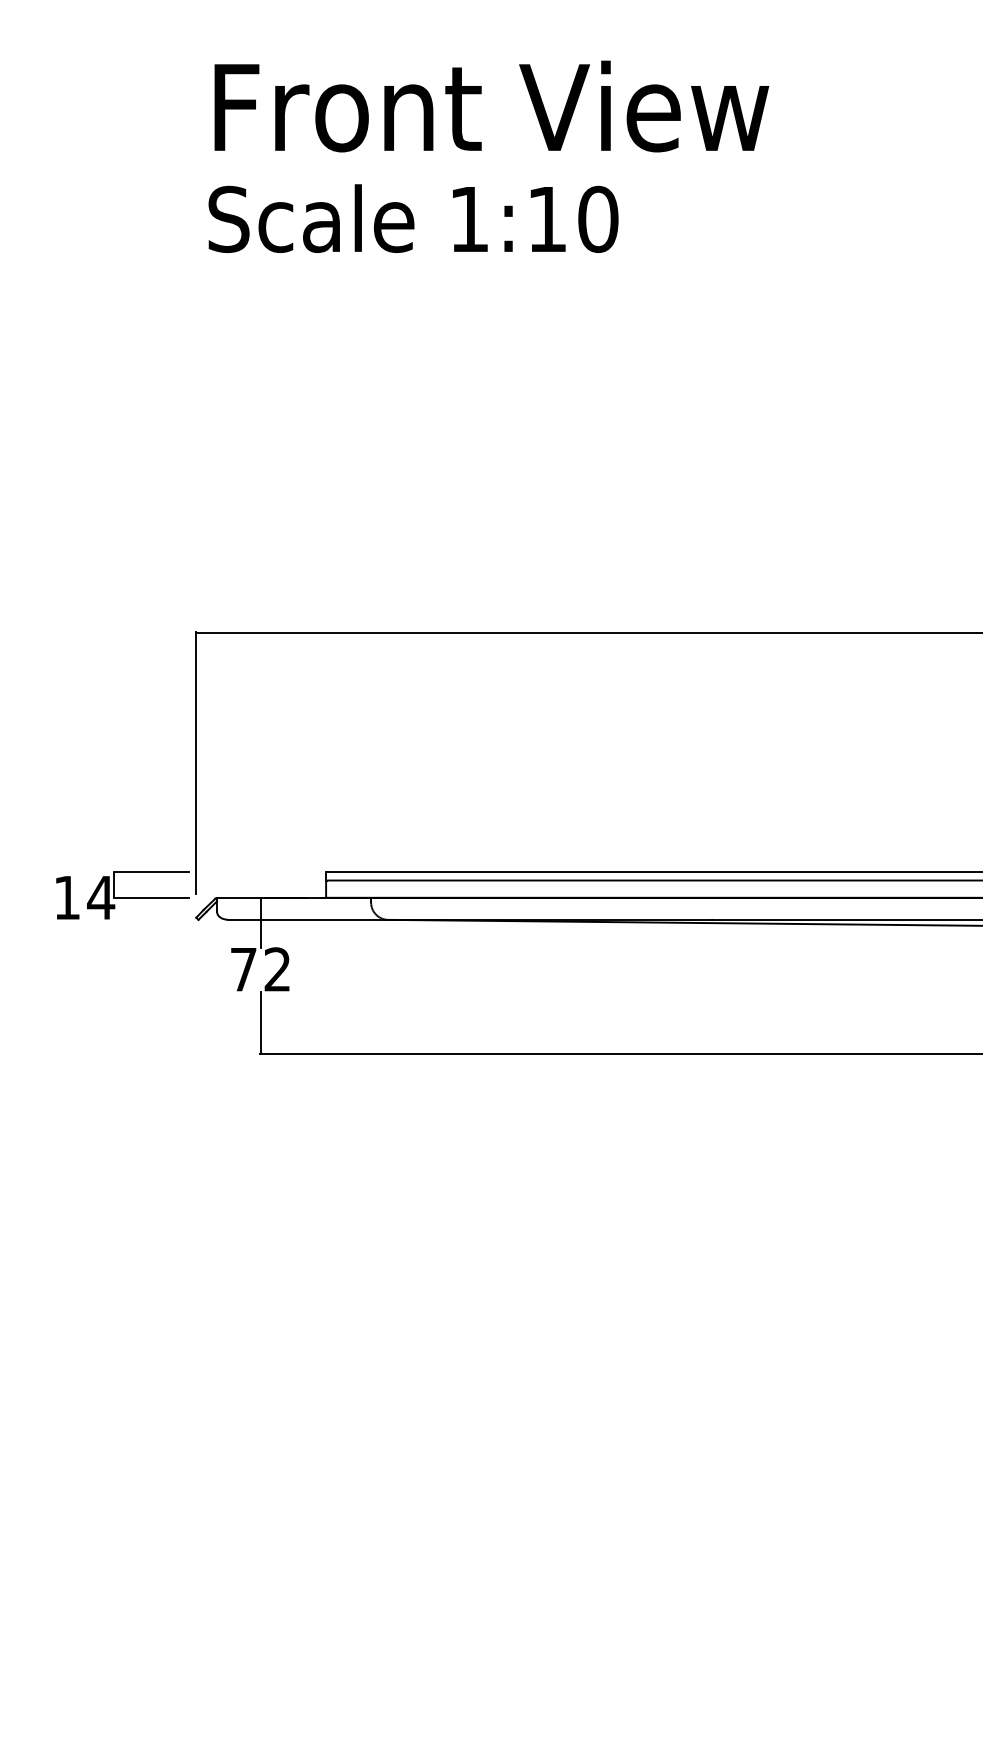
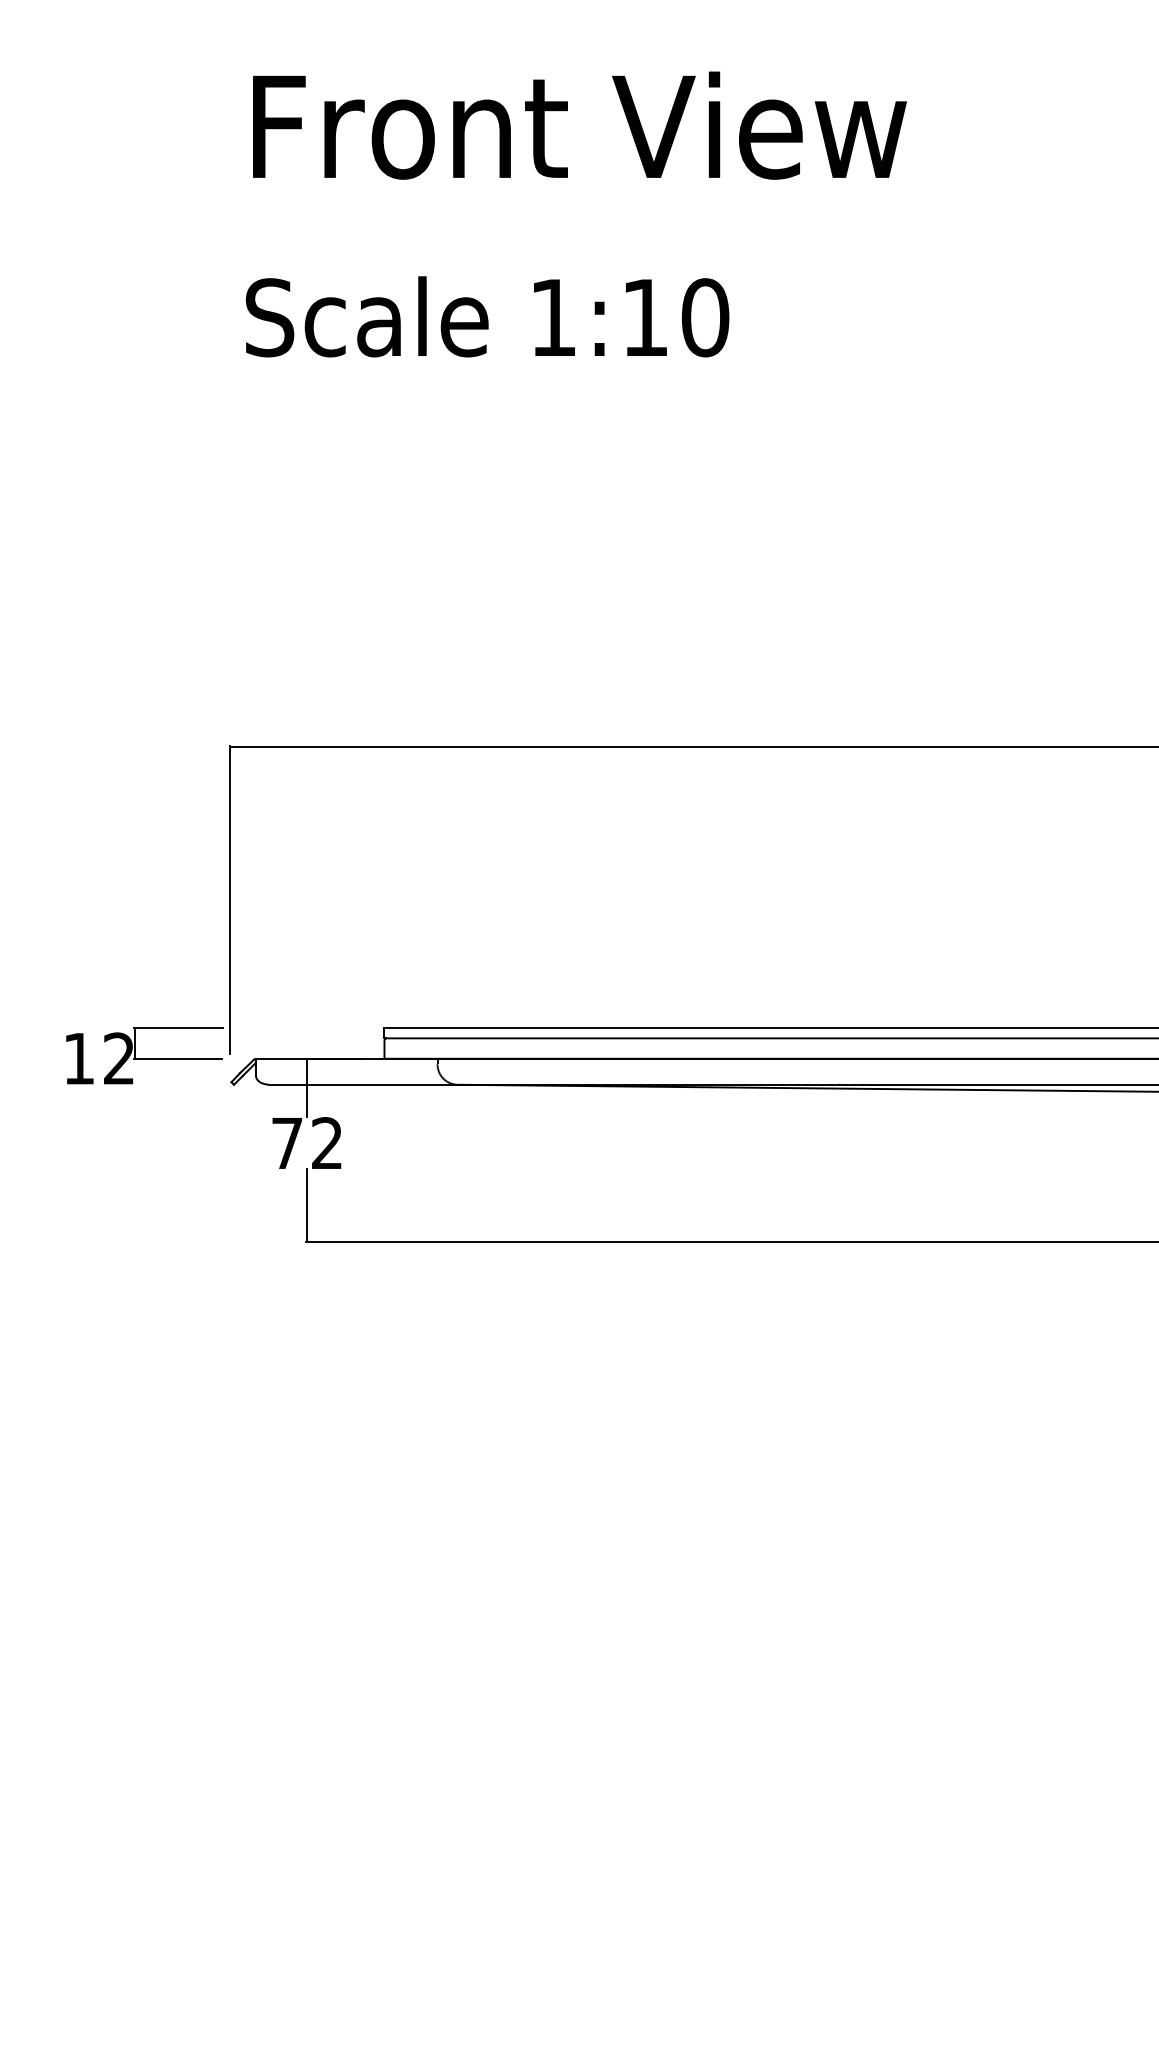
text: (413, 218) -> (487, 316), moved
text: (100, 897) -> (118, 1058), 14 -> 12

